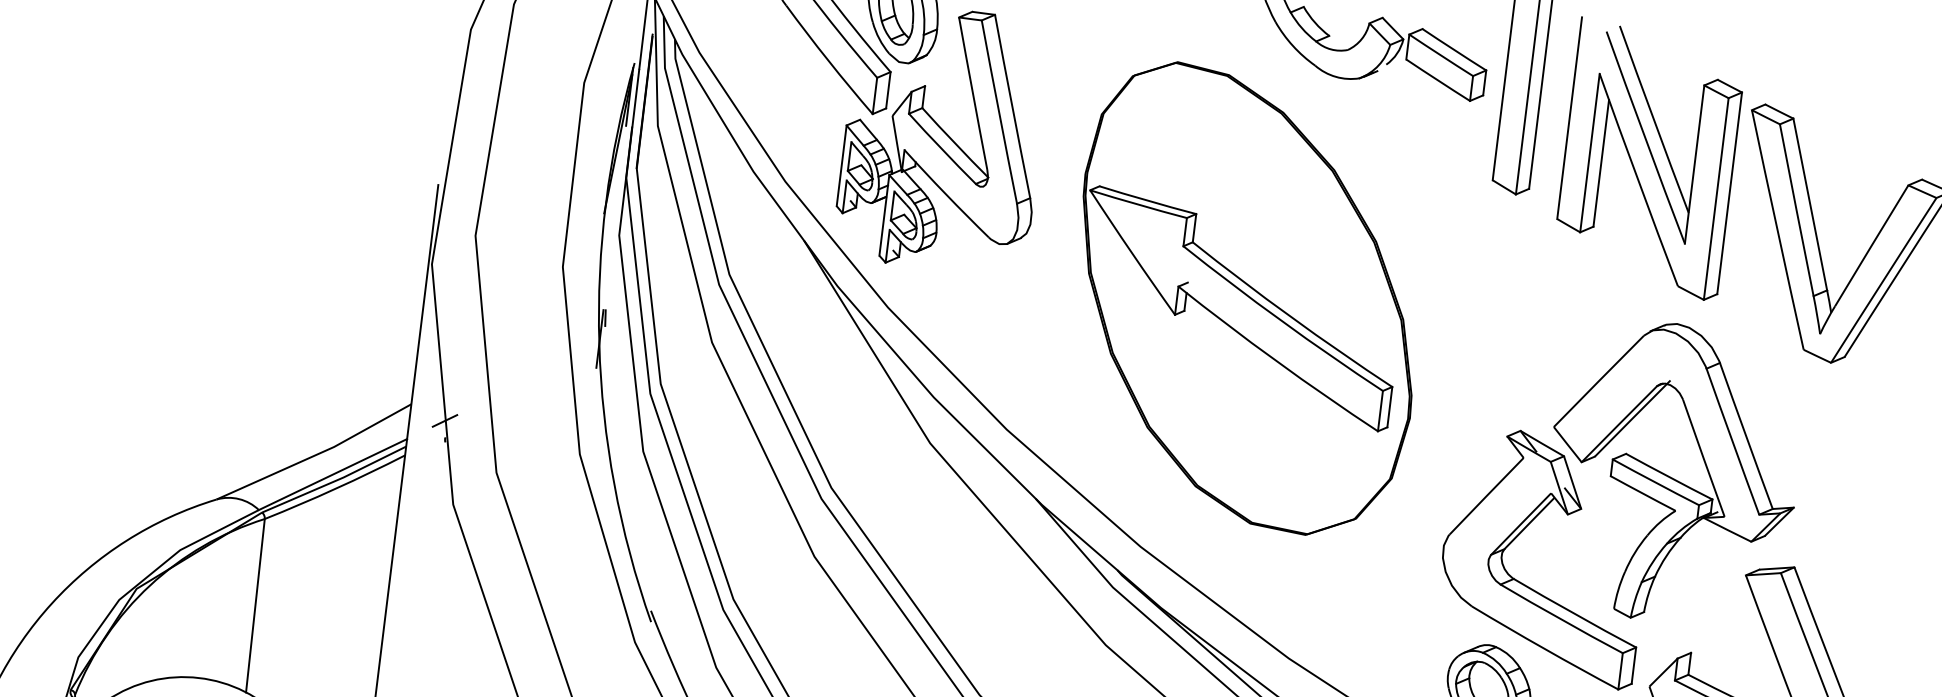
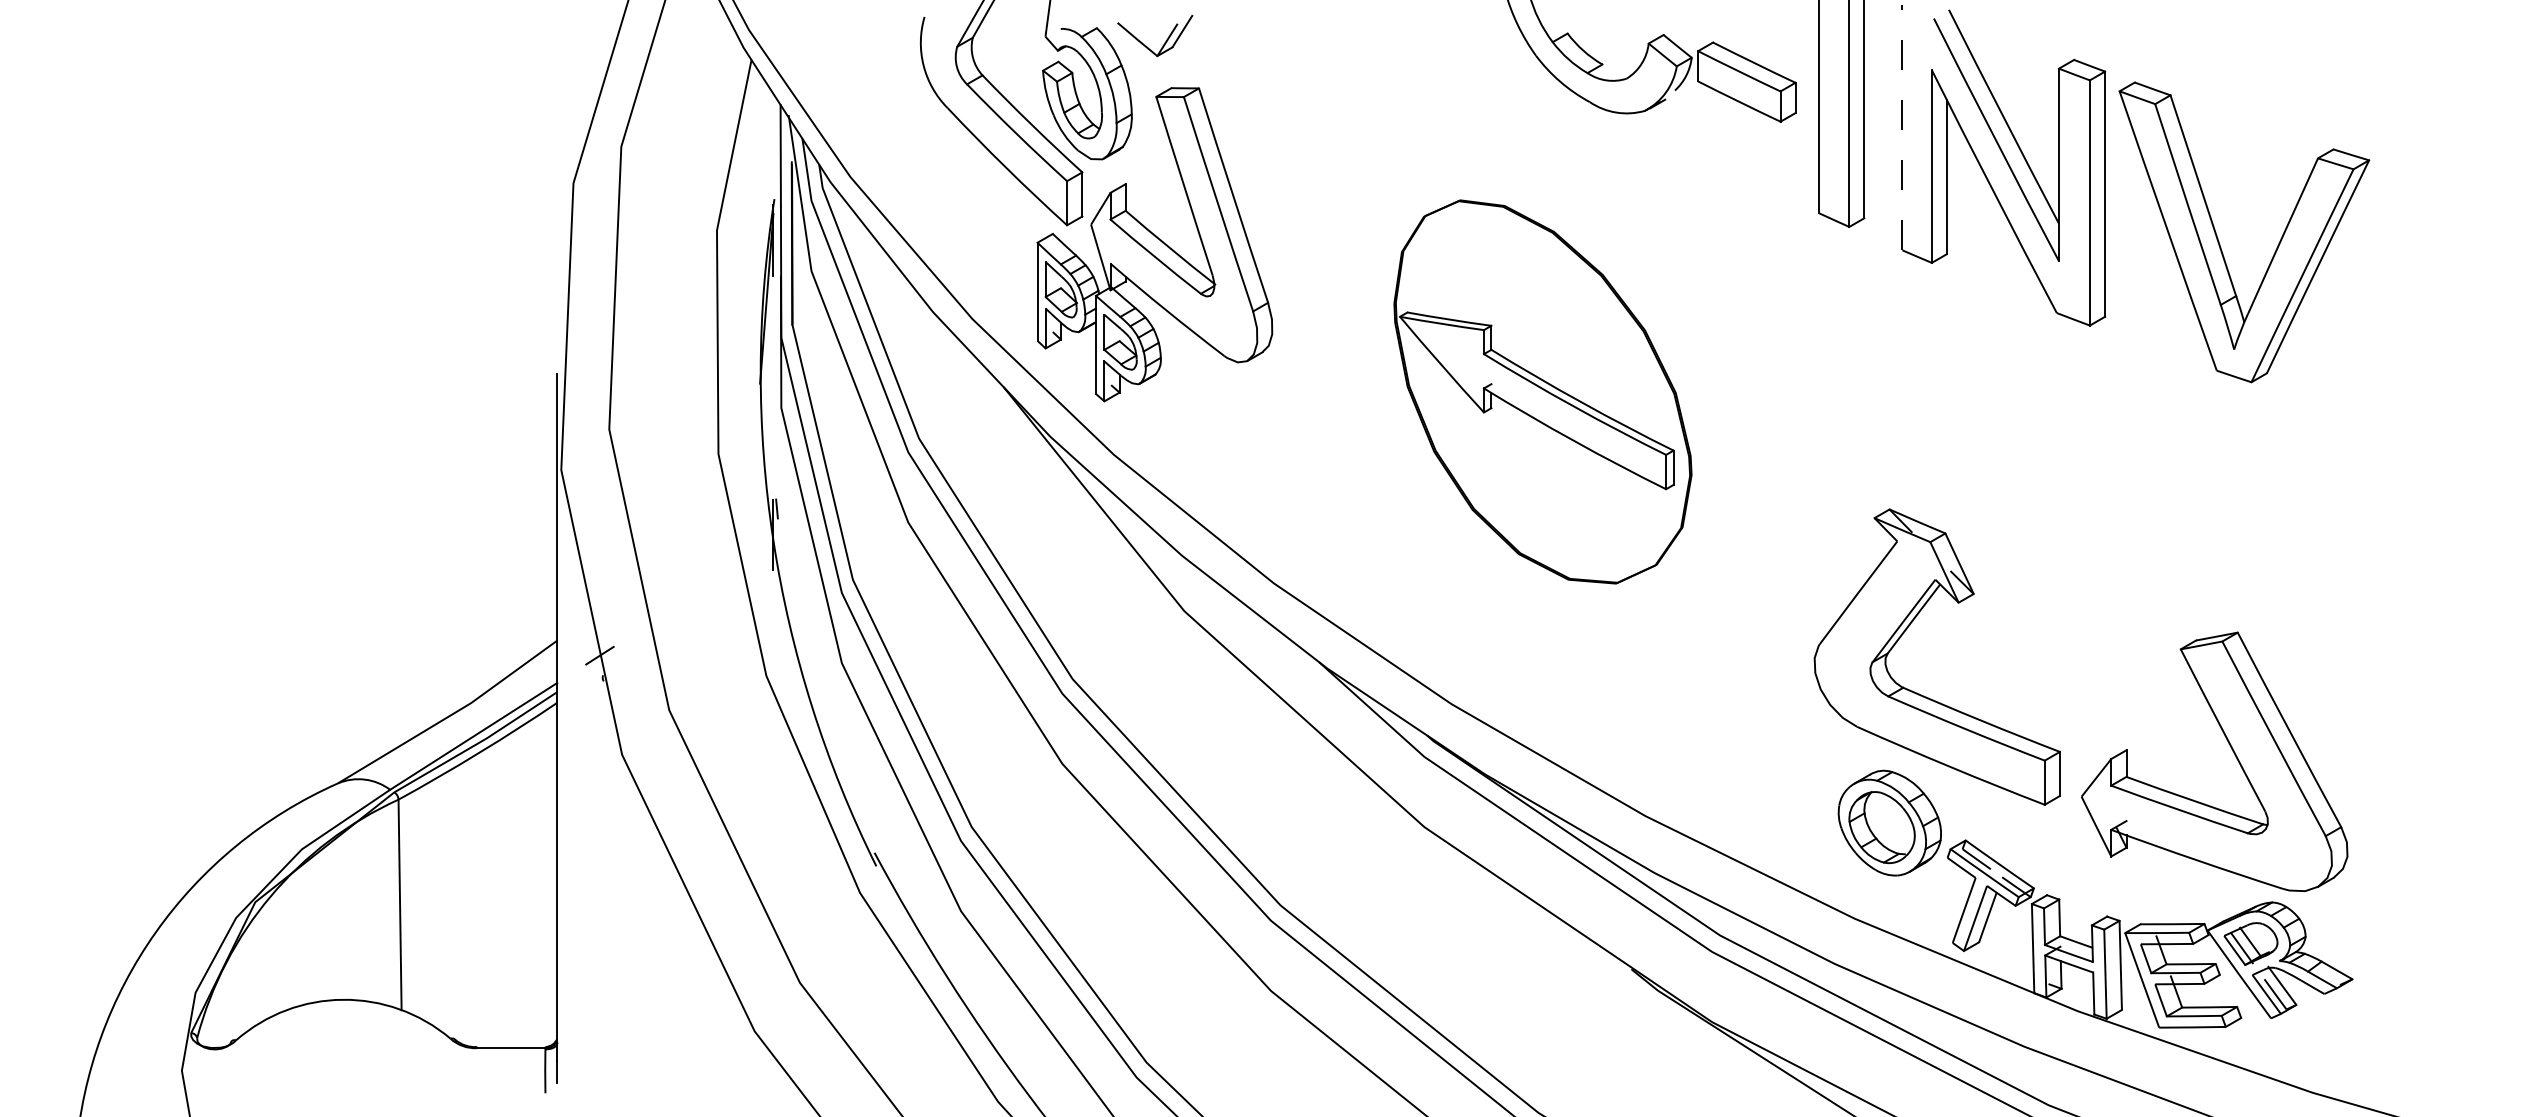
line: (1569, 118) -> (1902, 127), solid -> dashed
part: (1246, 298) -> (1542, 391), size x0.7
part: (1673, 473) -> (2078, 537), removed

